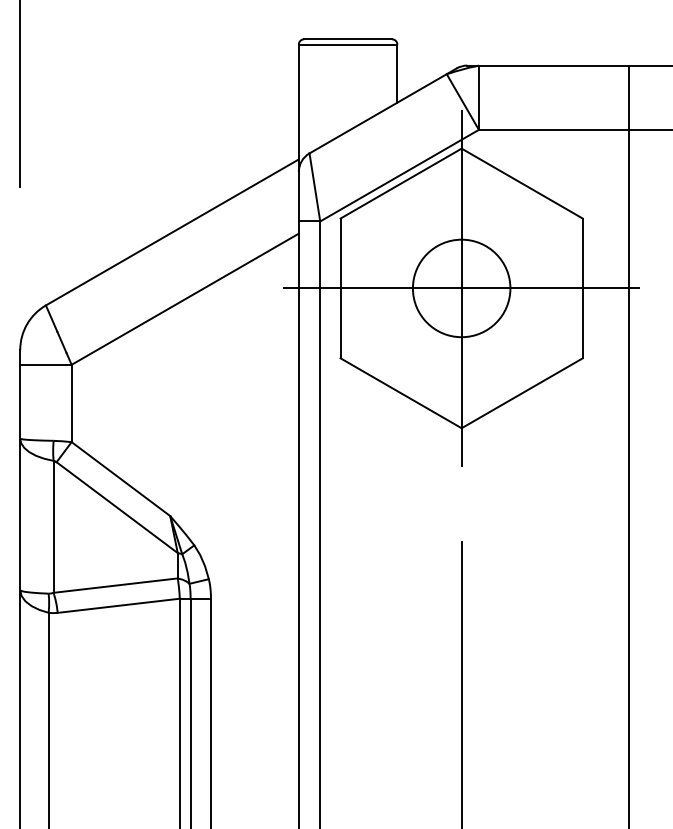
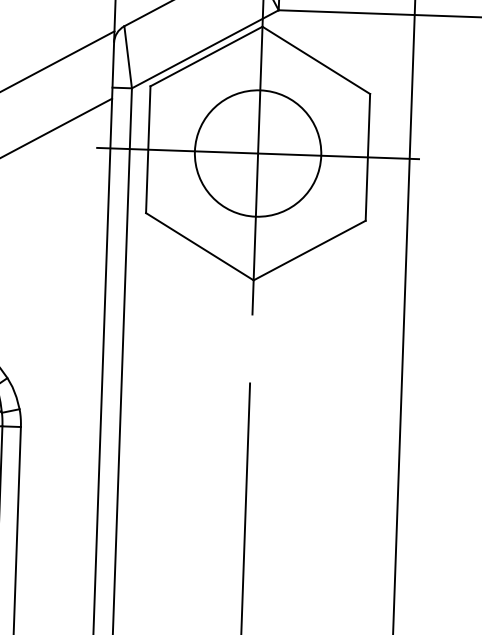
circle: (461, 288) -> (257, 153), size x1.43

